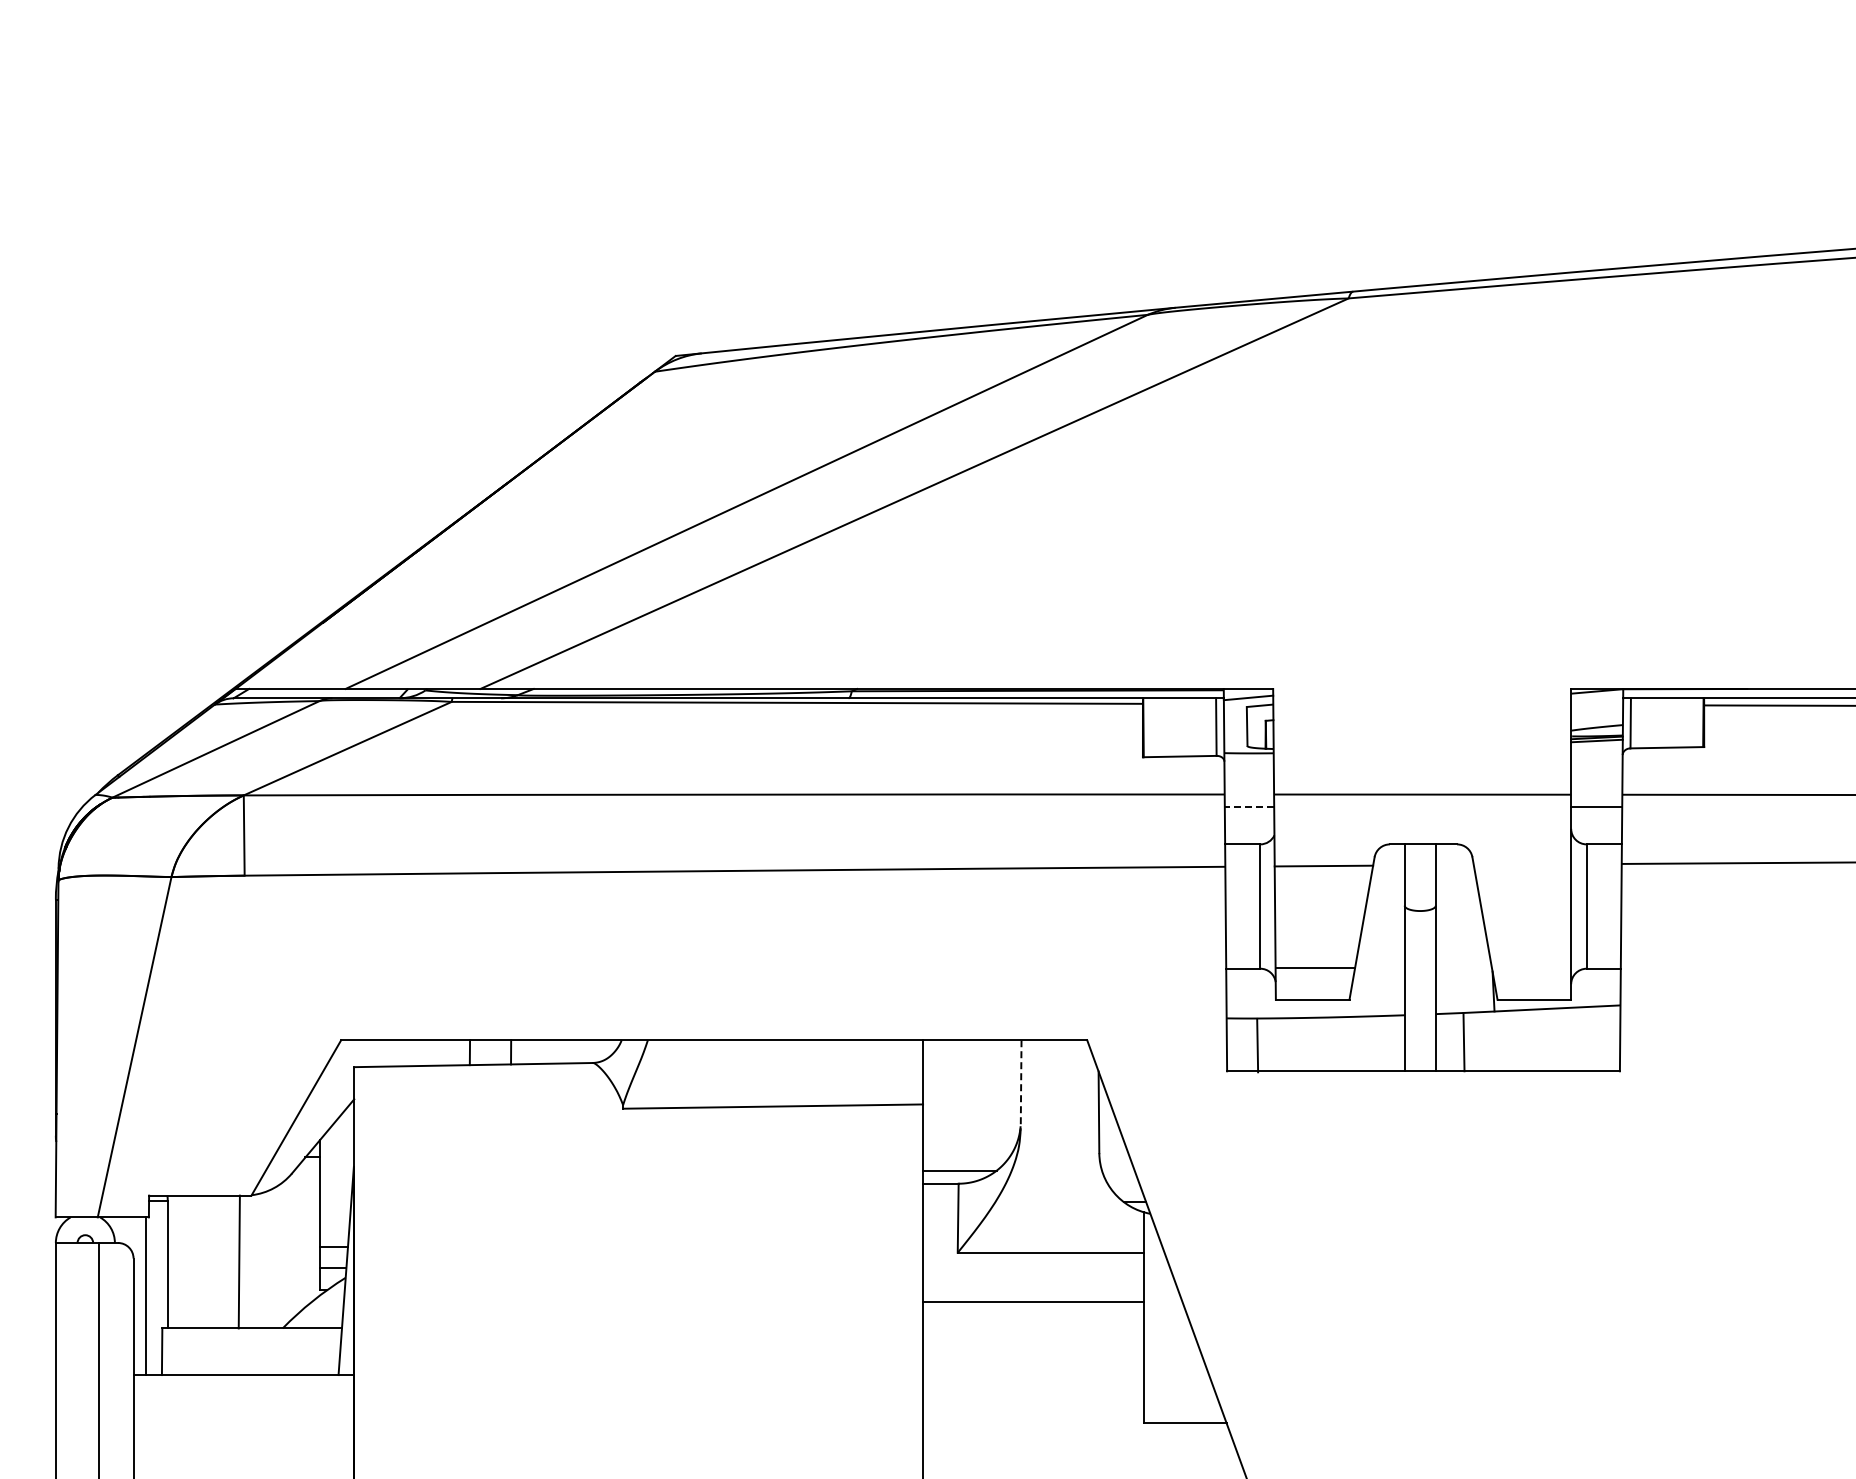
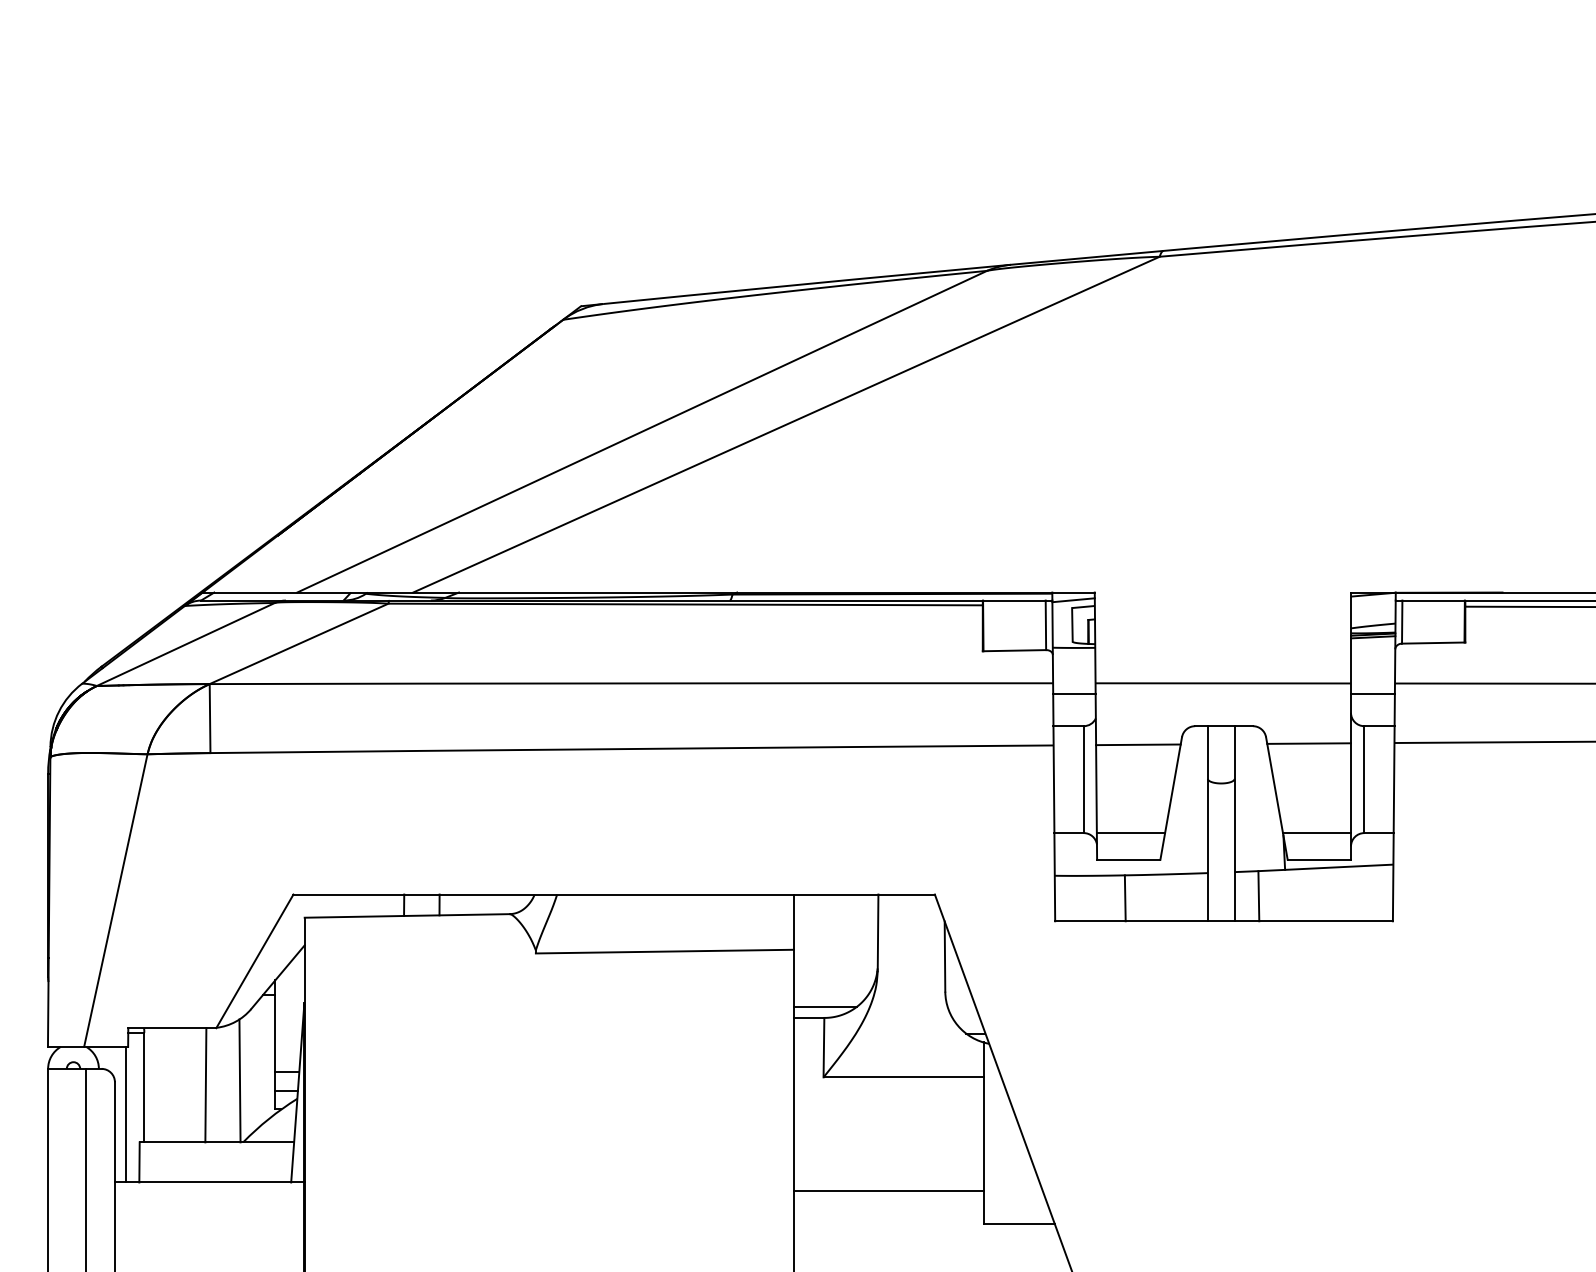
line: (1249, 807) -> (1074, 694), dashed -> solid
line: (1522, 864) -> (1309, 743), added
line: (1531, 968) -> (1316, 832), added
line: (1257, 1045) -> (1125, 898), moved
line: (1021, 1085) -> (878, 933), dashed -> solid
line: (278, 1256) -> (239, 1080), added
line: (1033, 1302) -> (888, 1191), moved

